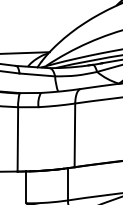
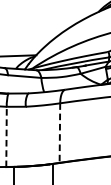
line: (74, 135) -> (59, 133), solid -> dashed
line: (17, 138) -> (6, 136), solid -> dashed

